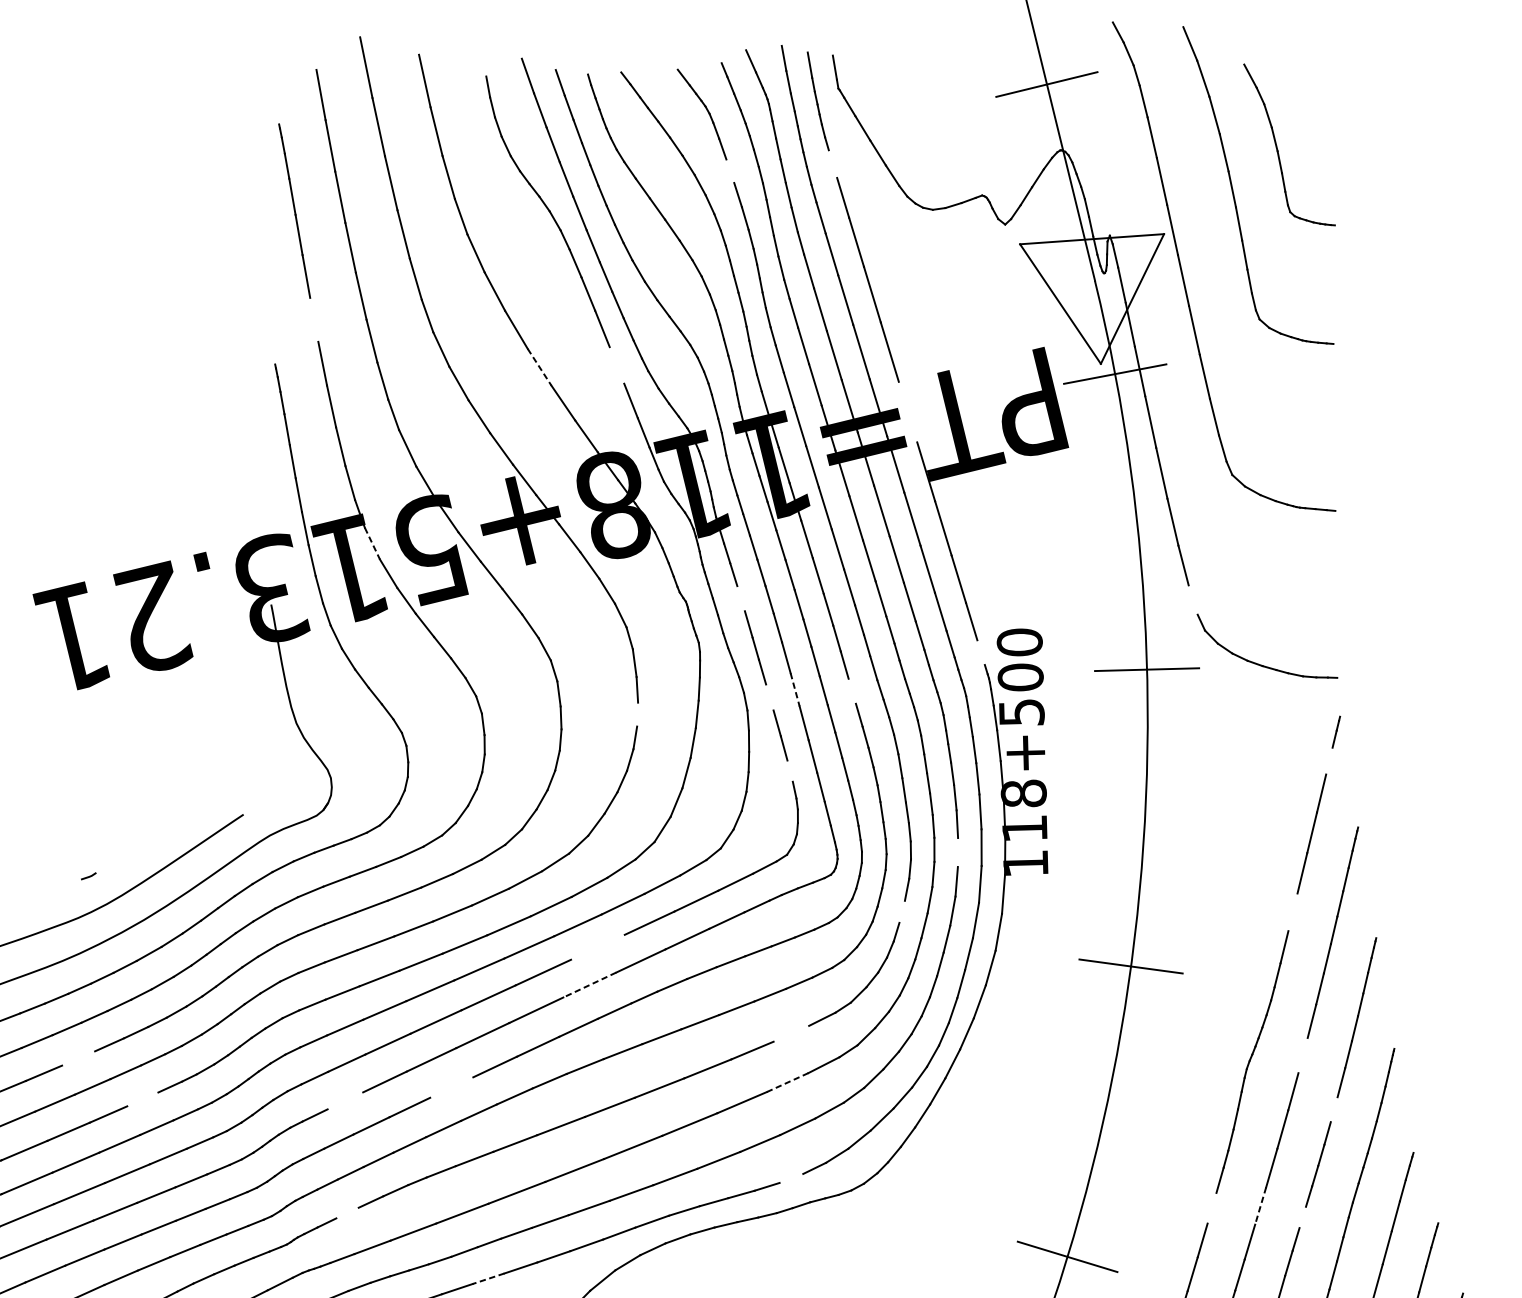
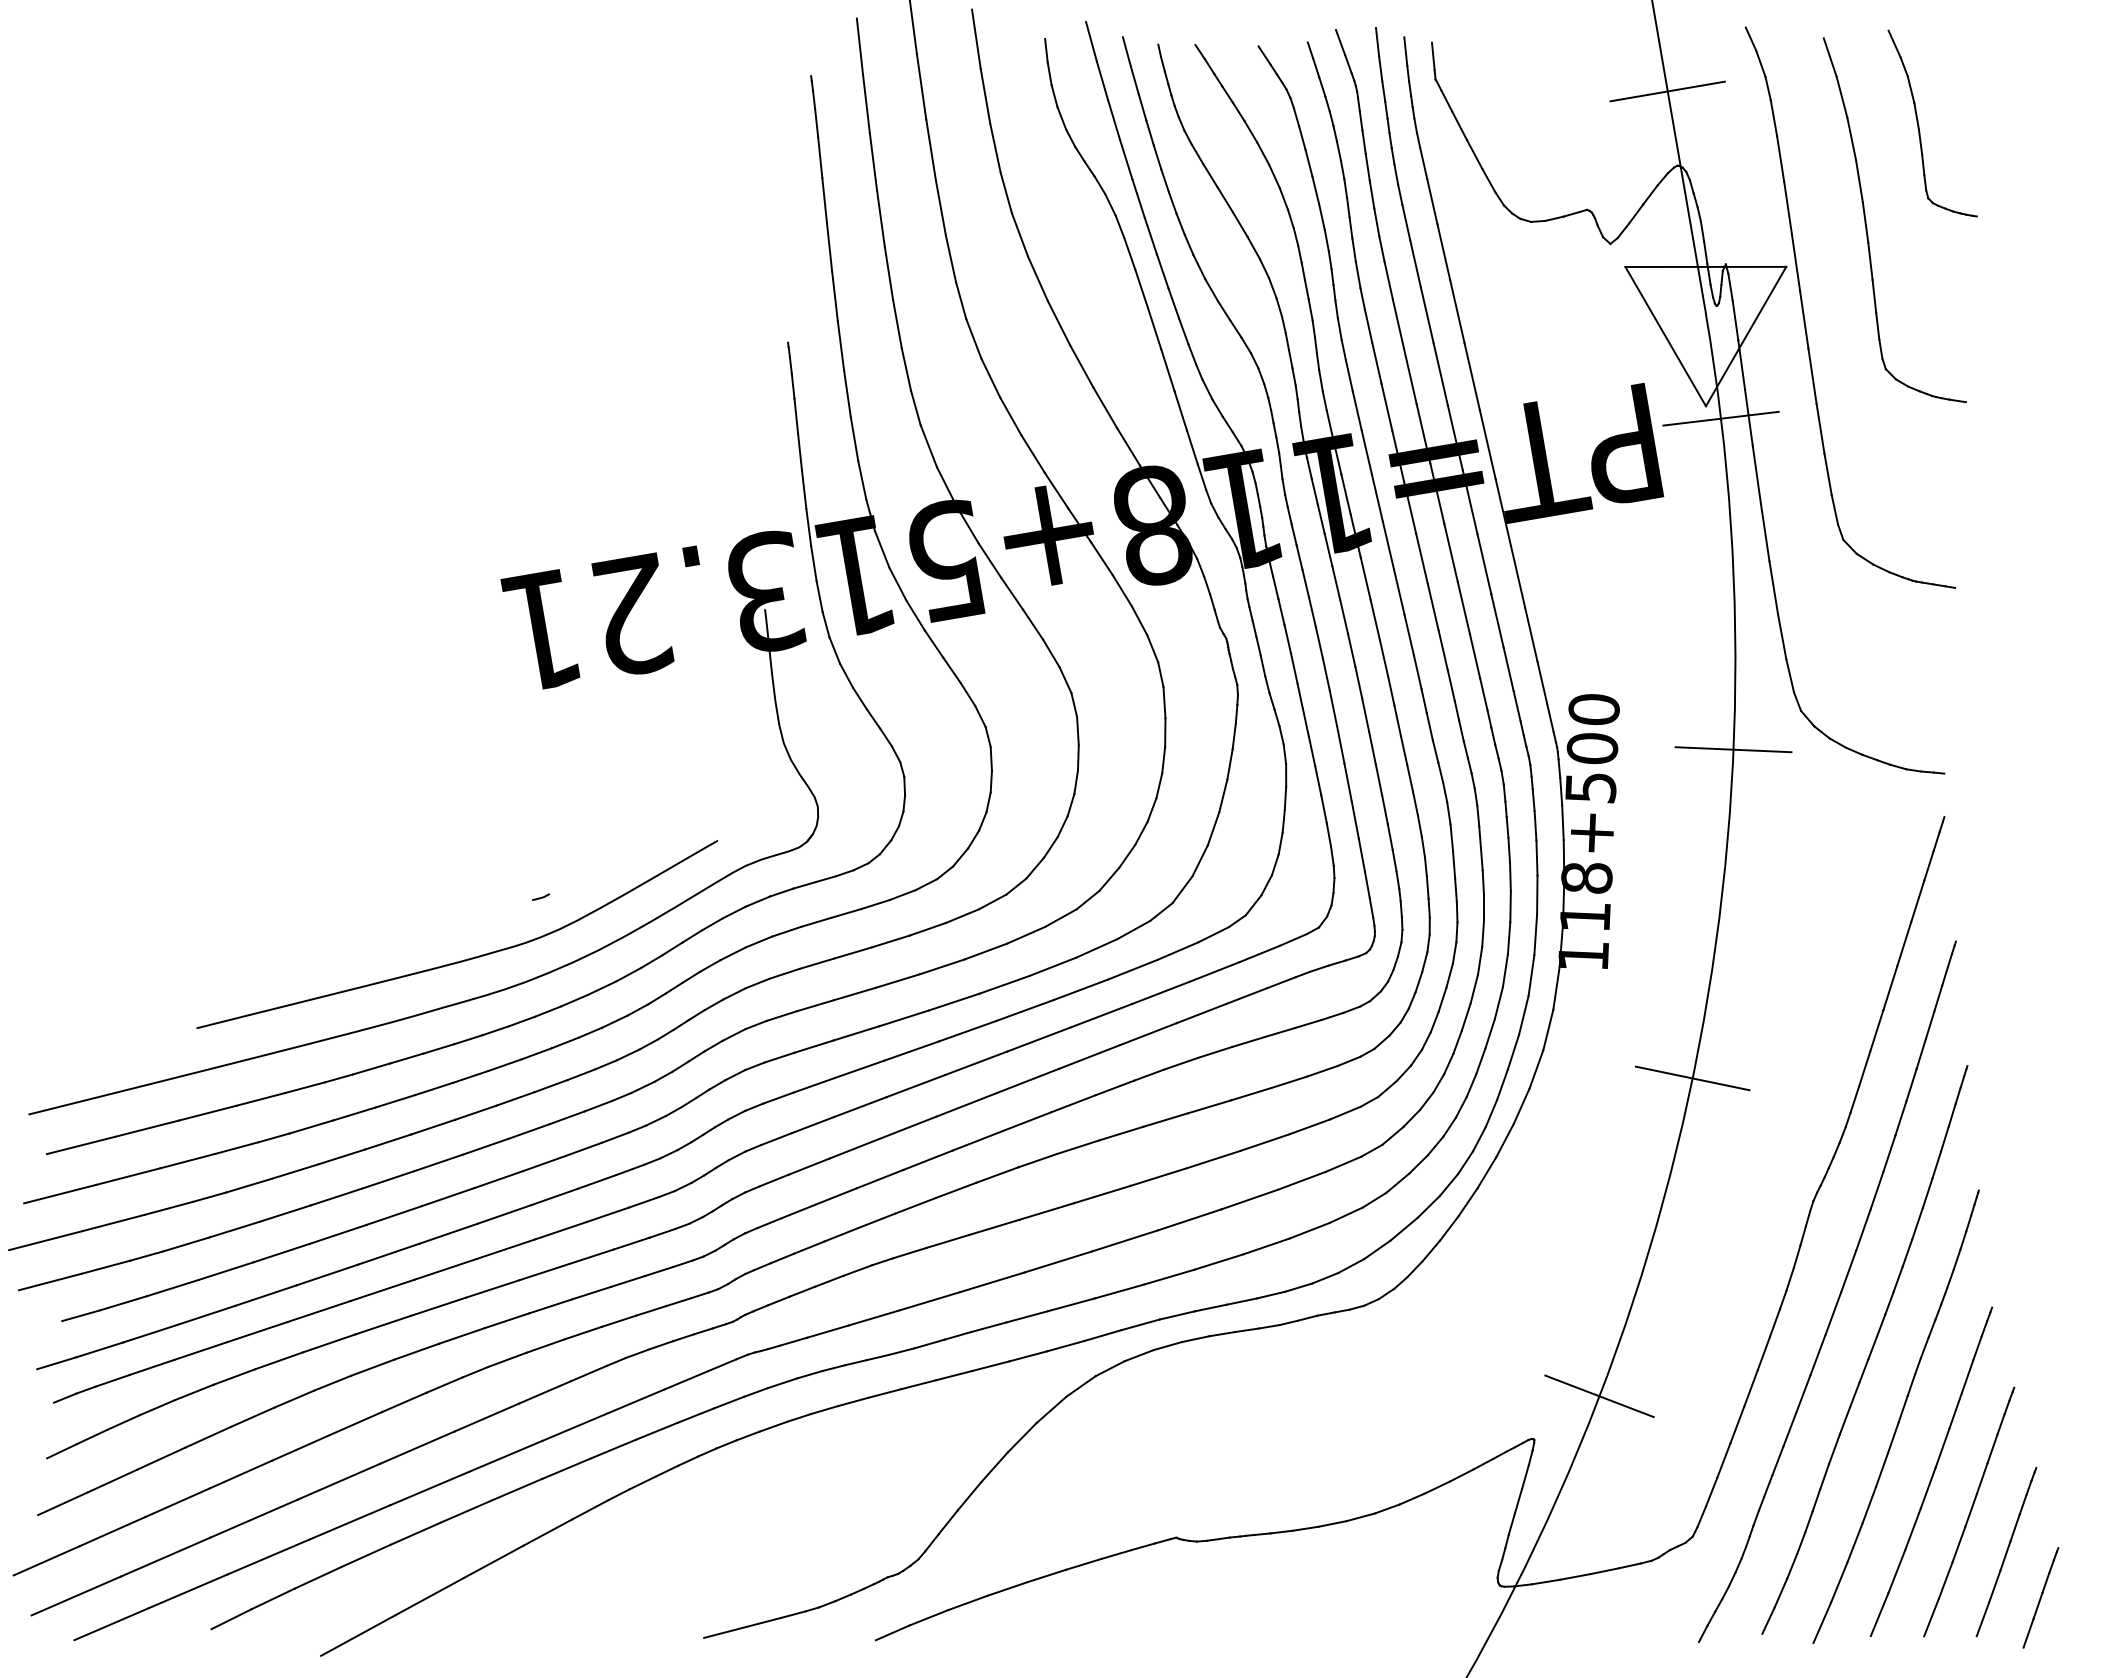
part: (1277, 147) -> (1919, 125), moved
line: (832, 164) -> (1423, 163), added
line: (729, 170) -> (1308, 162), added
line: (313, 319) -> (834, 295), added
line: (616, 365) -> (1167, 370), added
line: (540, 367) -> (1082, 366), dashed -> solid
line: (907, 411) -> (1487, 444), added
line: (372, 543) -> (882, 549), dashed -> solid
line: (740, 598) -> (1287, 638), added
line: (1193, 599) -> (1790, 675), added
line: (981, 652) -> (1550, 717), added
line: (794, 690) -> (1340, 745), dashed -> solid
line: (852, 690) -> (1404, 750), added
line: (769, 697) -> (1311, 751), added
line: (637, 714) -> (1163, 759), added
line: (1328, 761) -> (1928, 865), added
line: (789, 770) -> (1328, 834), added
line: (957, 852) -> (1508, 938), added
line: (902, 911) -> (1442, 999), added
line: (1292, 912) -> (1876, 1030), added
line: (597, 947) -> (1101, 1015), added
line: (589, 985) -> (1089, 1057), dashed -> solid
line: (791, 1033) -> (1309, 1126), added
line: (1302, 1055) -> (1876, 1190), added
line: (78, 1058) -> (515, 1098), added
line: (787, 1082) -> (1301, 1180), dashed -> solid
line: (451, 1086) -> (927, 1159), added
line: (142, 1098) -> (583, 1148), added
line: (345, 1100) -> (808, 1166), added
line: (1334, 1108) -> (1907, 1252), added
line: (791, 1178) -> (1298, 1287), added
line: (1261, 1205) -> (1818, 1354), dashed -> solid
line: (1211, 1208) -> (1763, 1353), added
line: (347, 1212) -> (802, 1291), added
line: (1302, 1217) -> (1863, 1370), added
line: (488, 1278) -> (954, 1375), dashed -> solid

